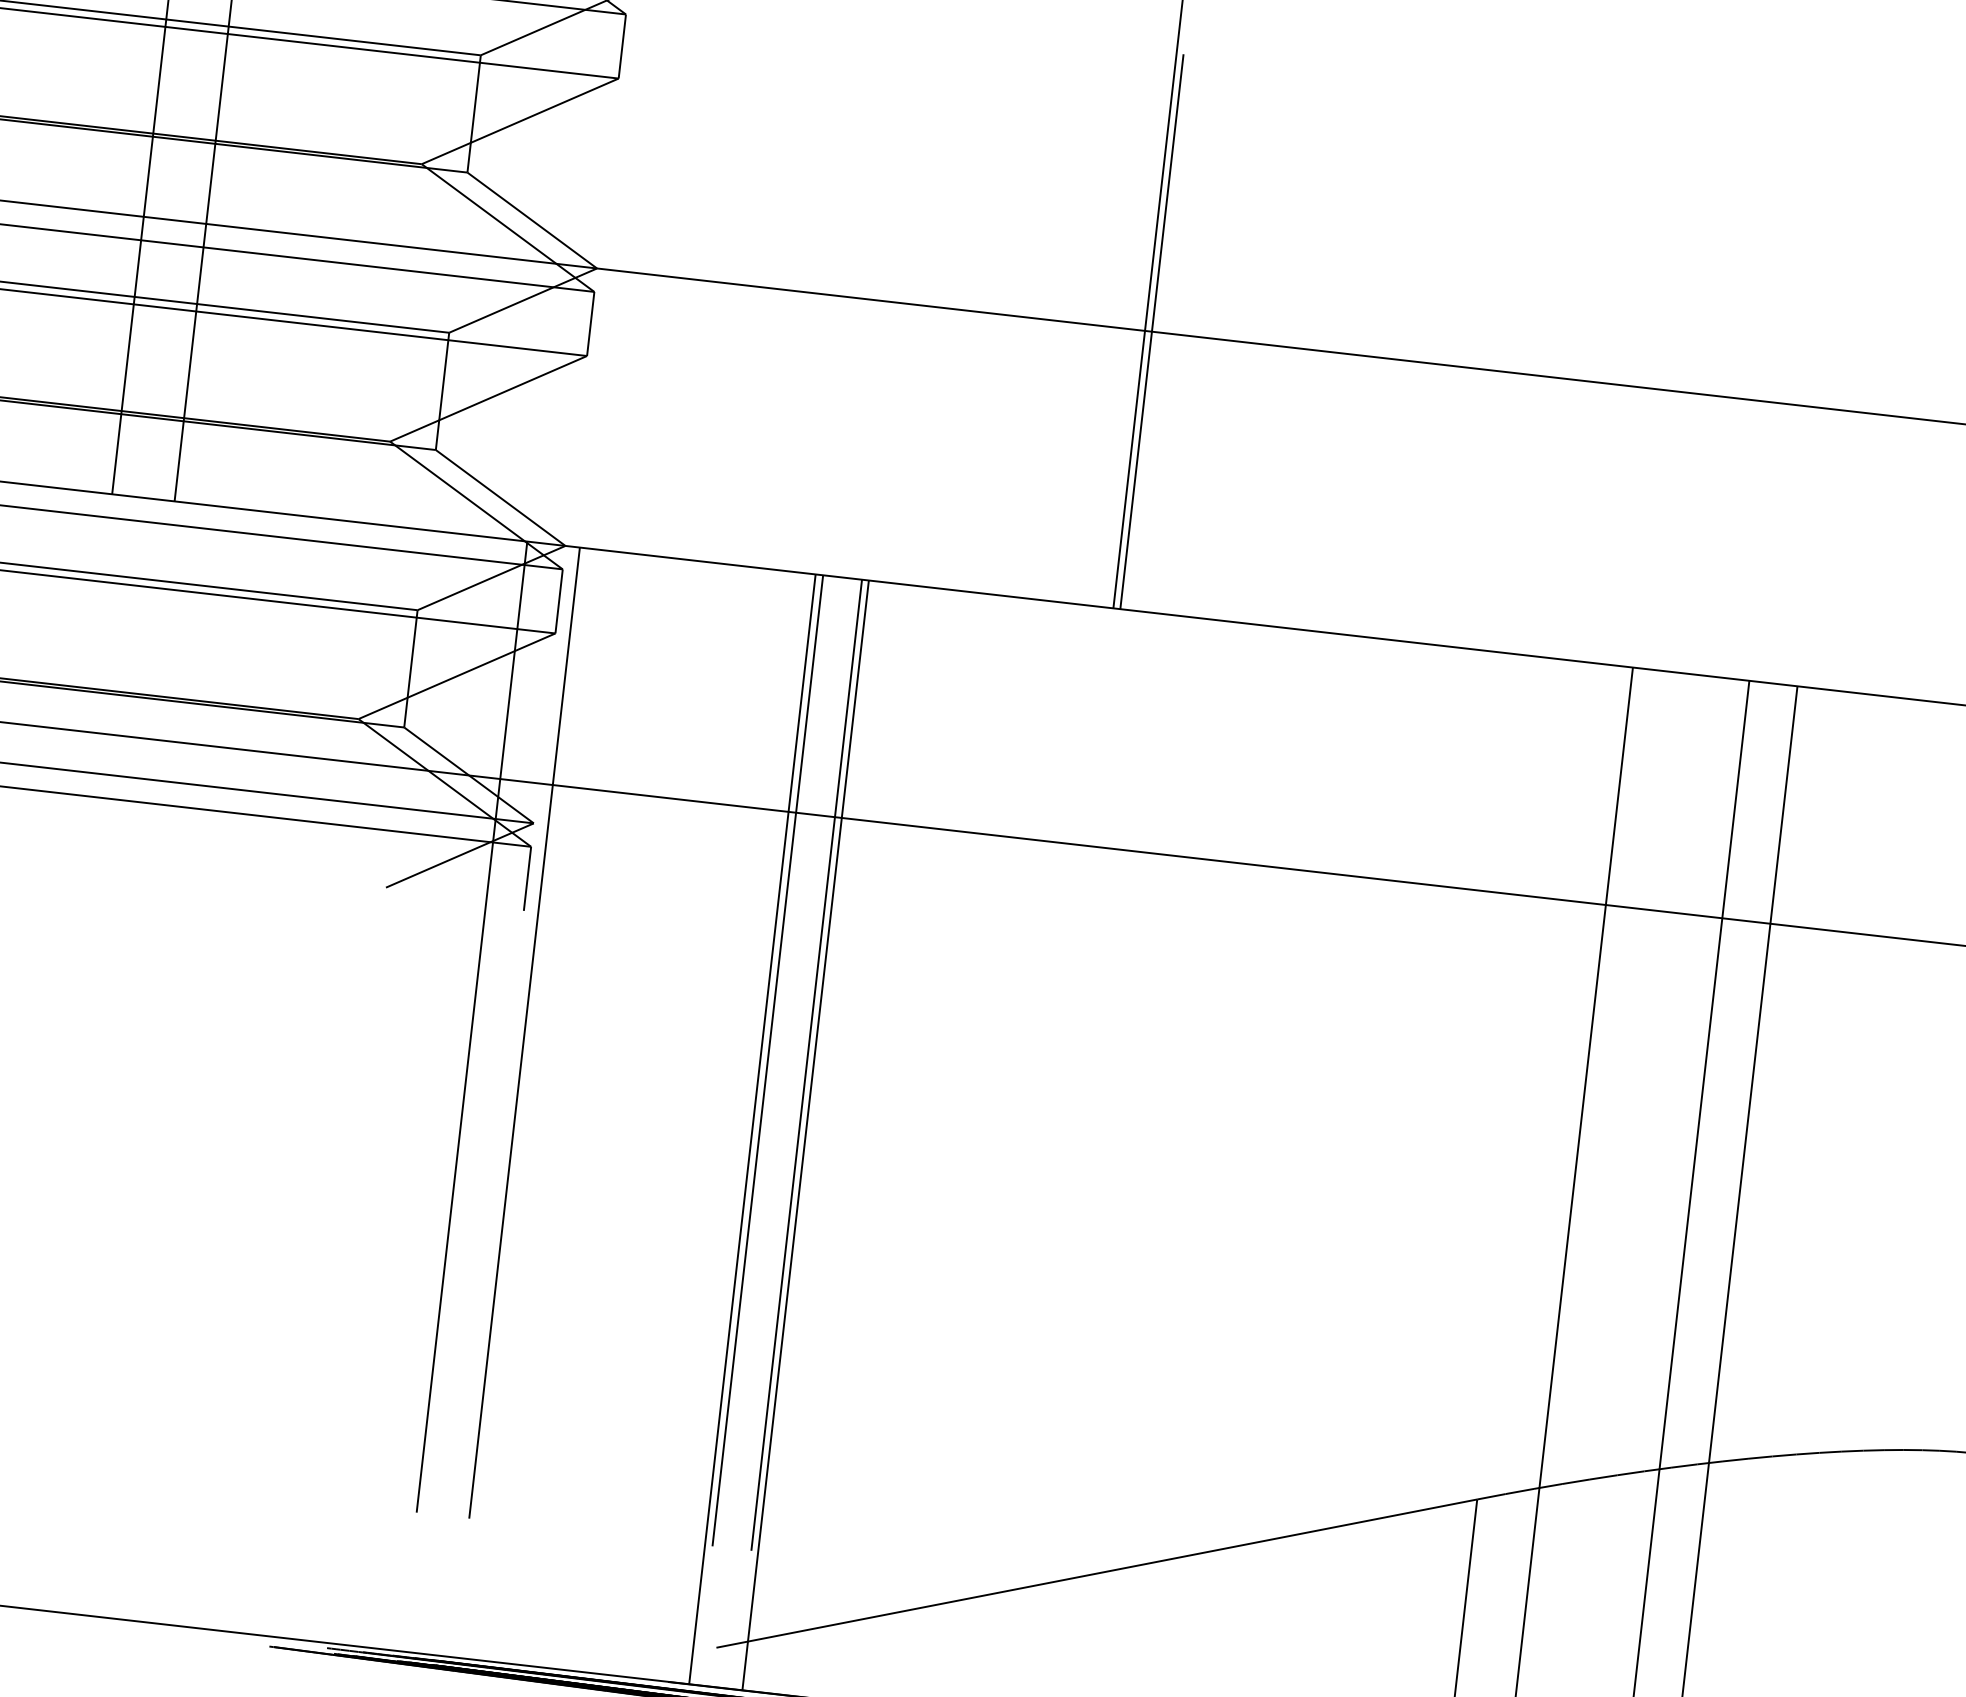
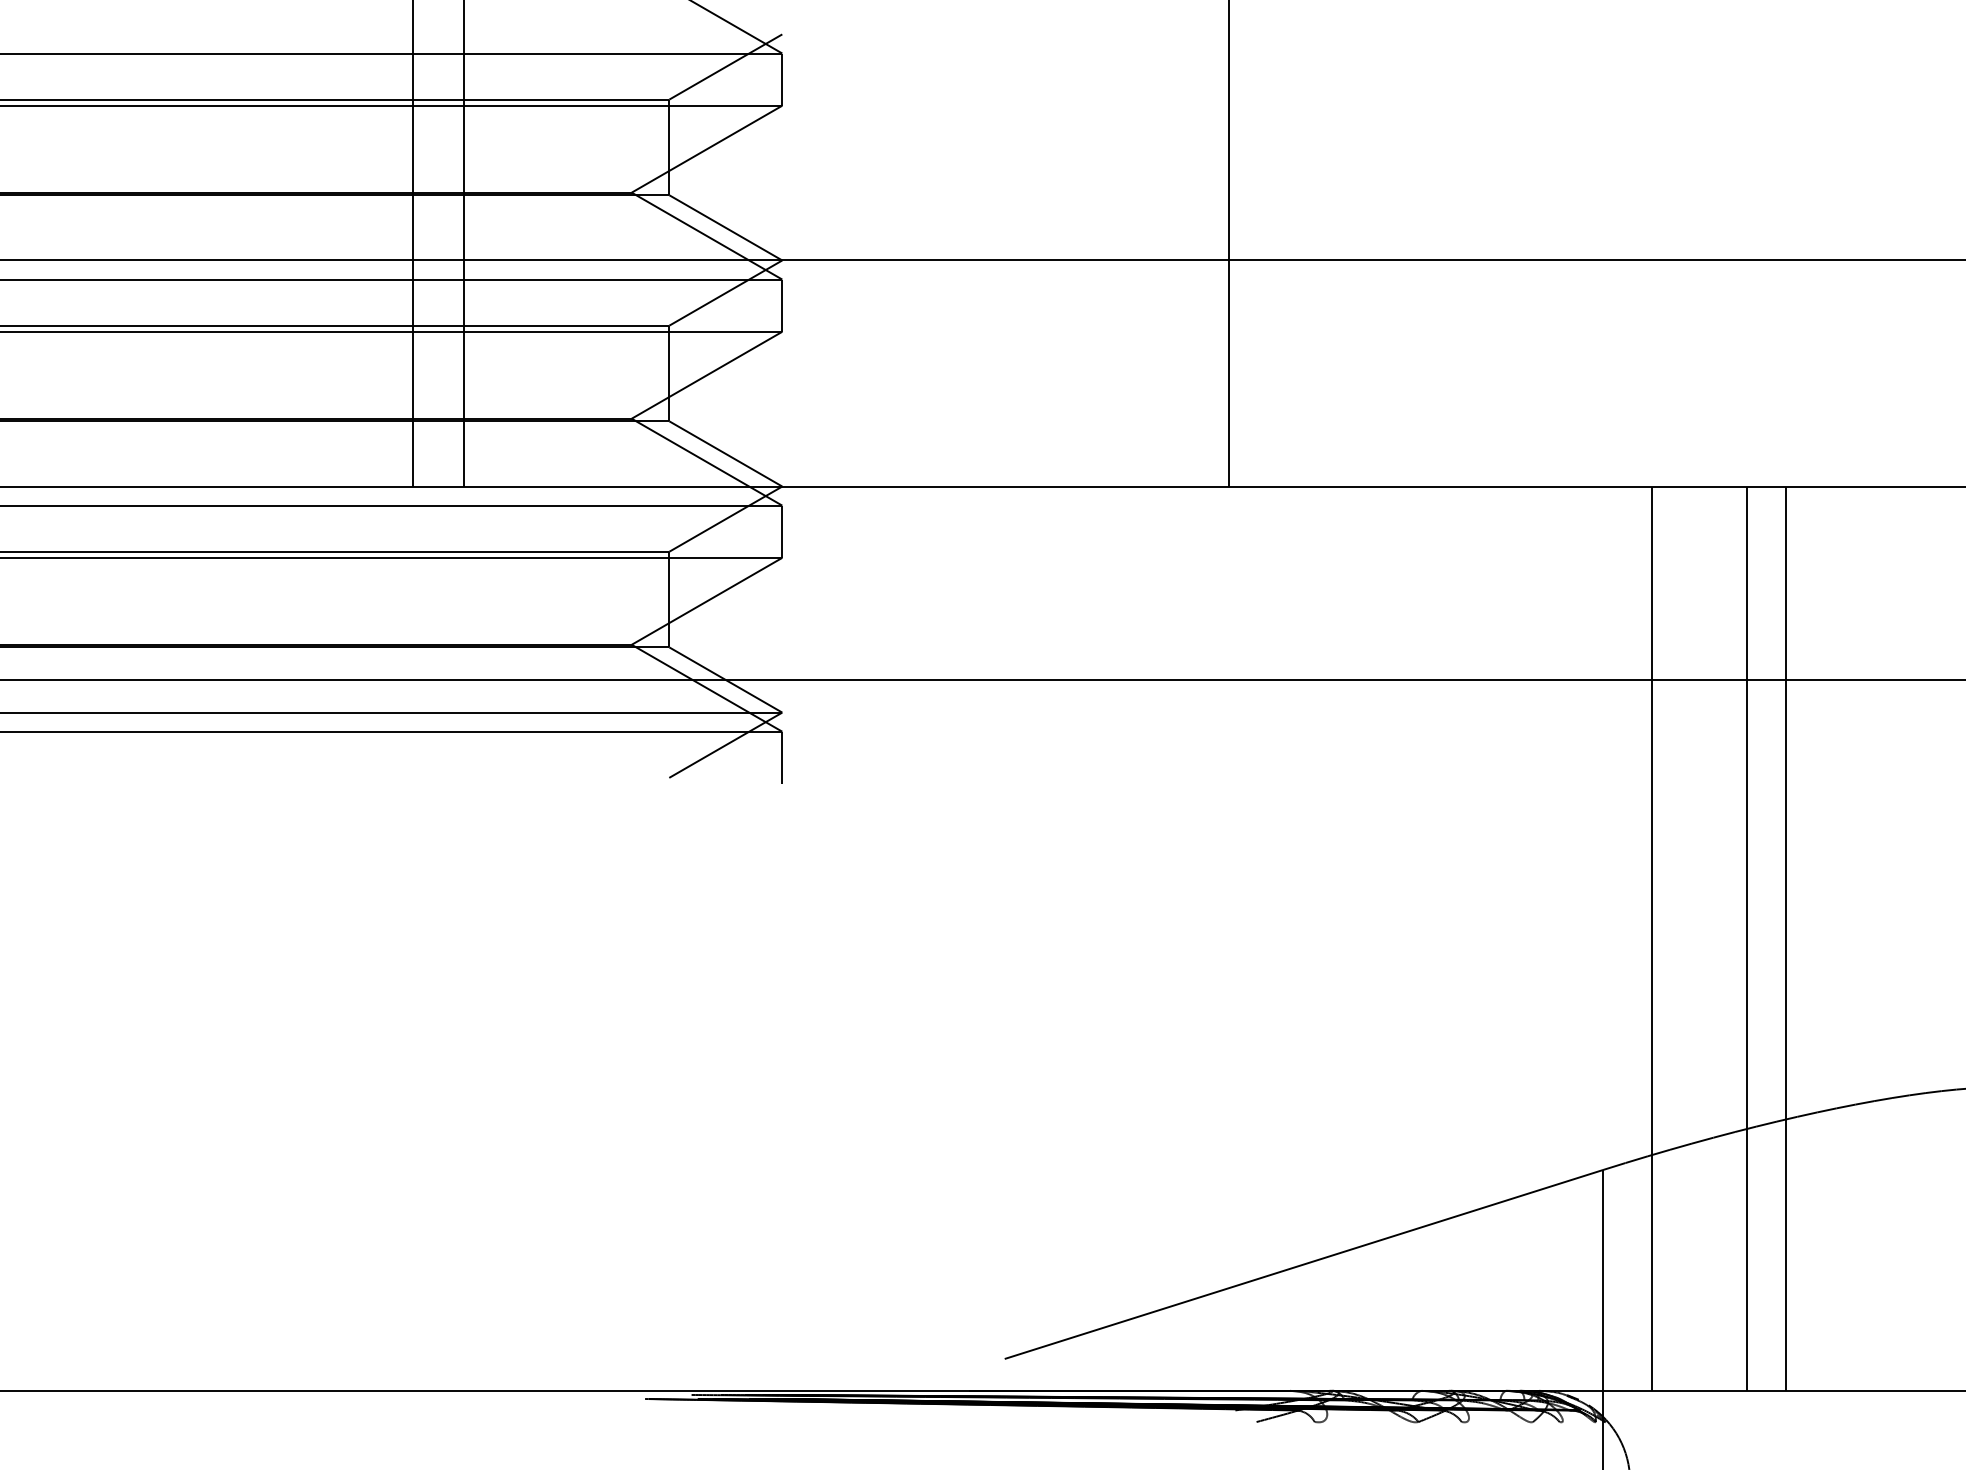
line: (1151, 331) -> (1234, 260), removed
line: (472, 1026) -> (751, 881), removed
line: (525, 1032) -> (794, 881), removed
line: (768, 1060) -> (992, 881), removed
line: (806, 1064) -> (1023, 881), removed
line: (752, 1129) -> (986, 938), removed
line: (805, 1135) -> (1029, 938), removed

